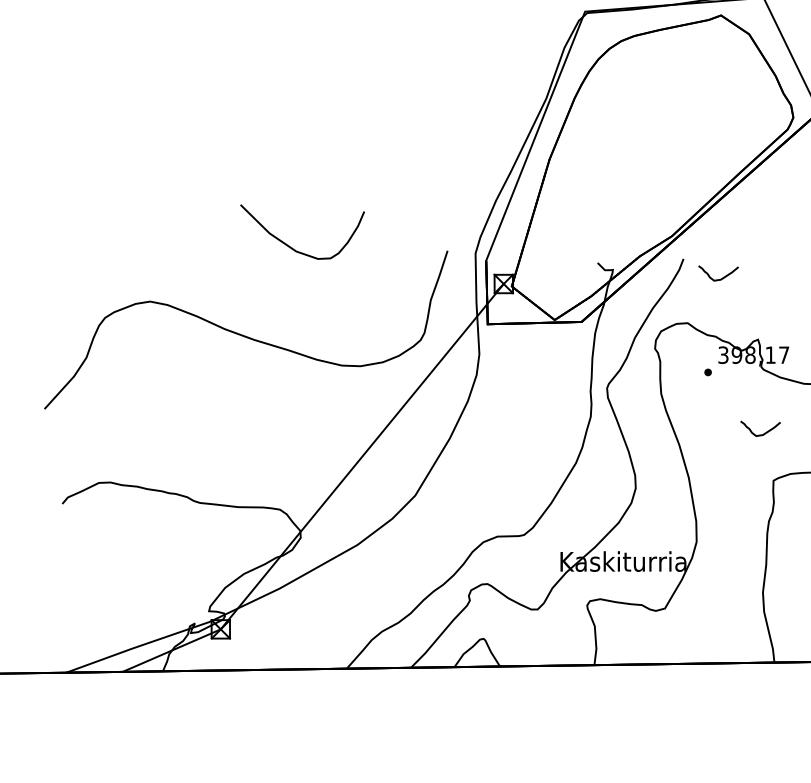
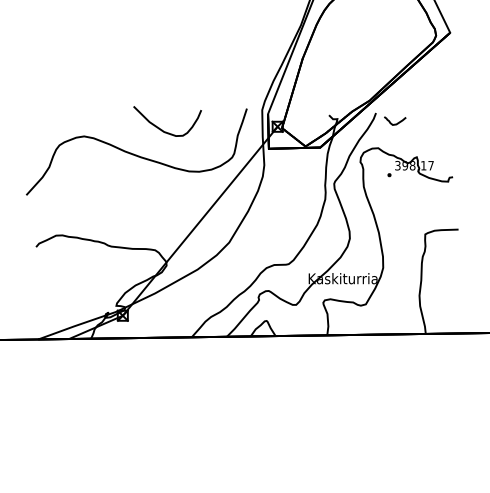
curve: (293, 246) -> (162, 129), moved
curve: (764, 431) -> (420, 207), removed

